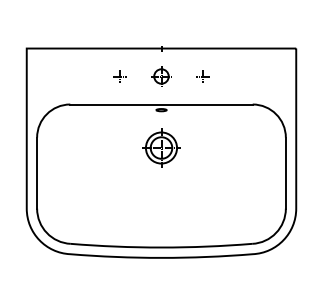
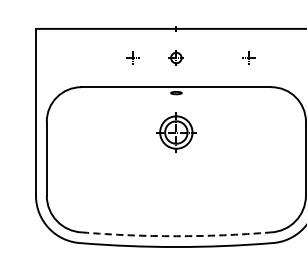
part: (161, 76) -> (176, 58), size x0.7
part: (202, 76) -> (248, 58), moved
arc: (161, 247) -> (176, 236), solid -> dashed

